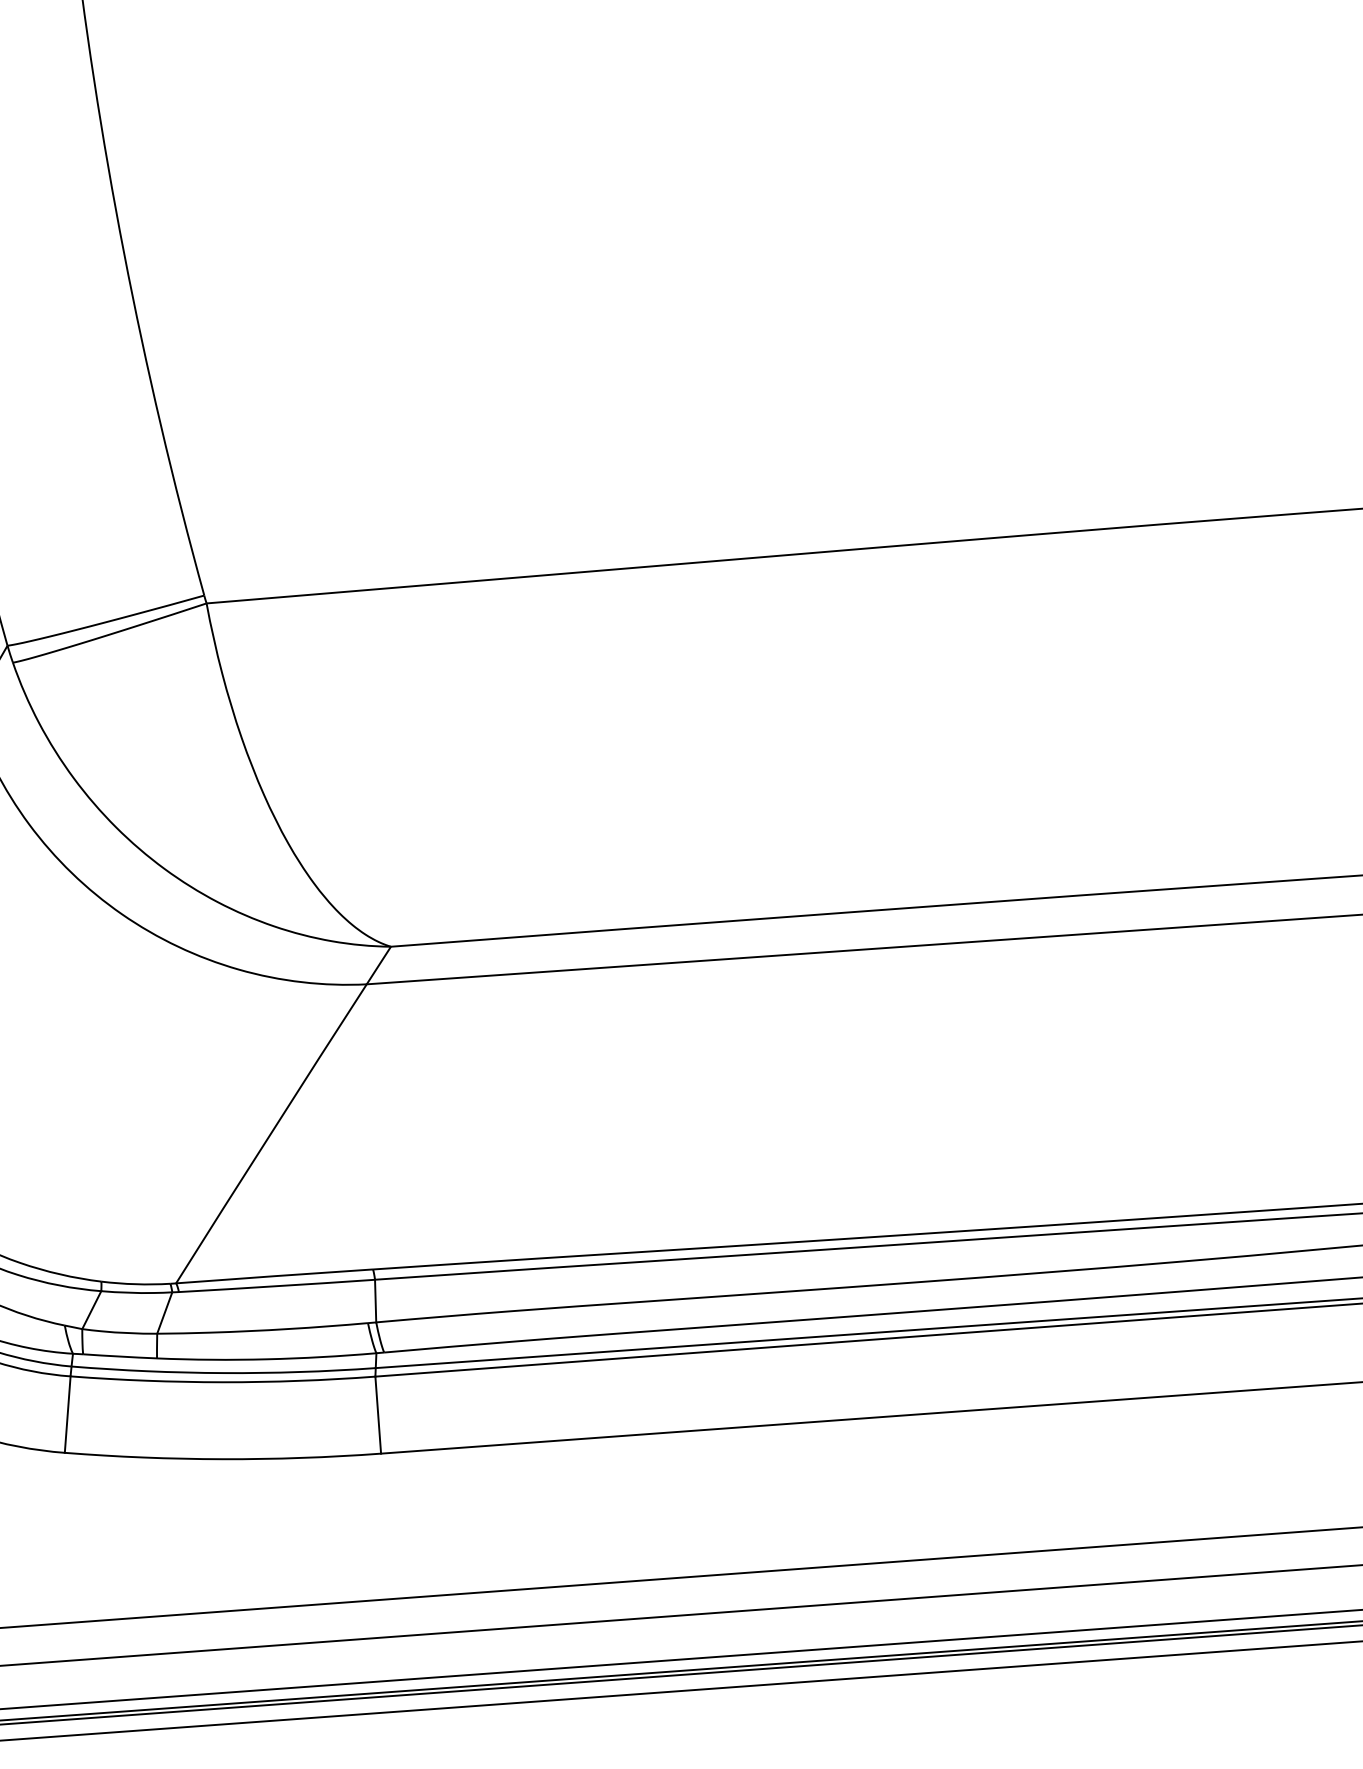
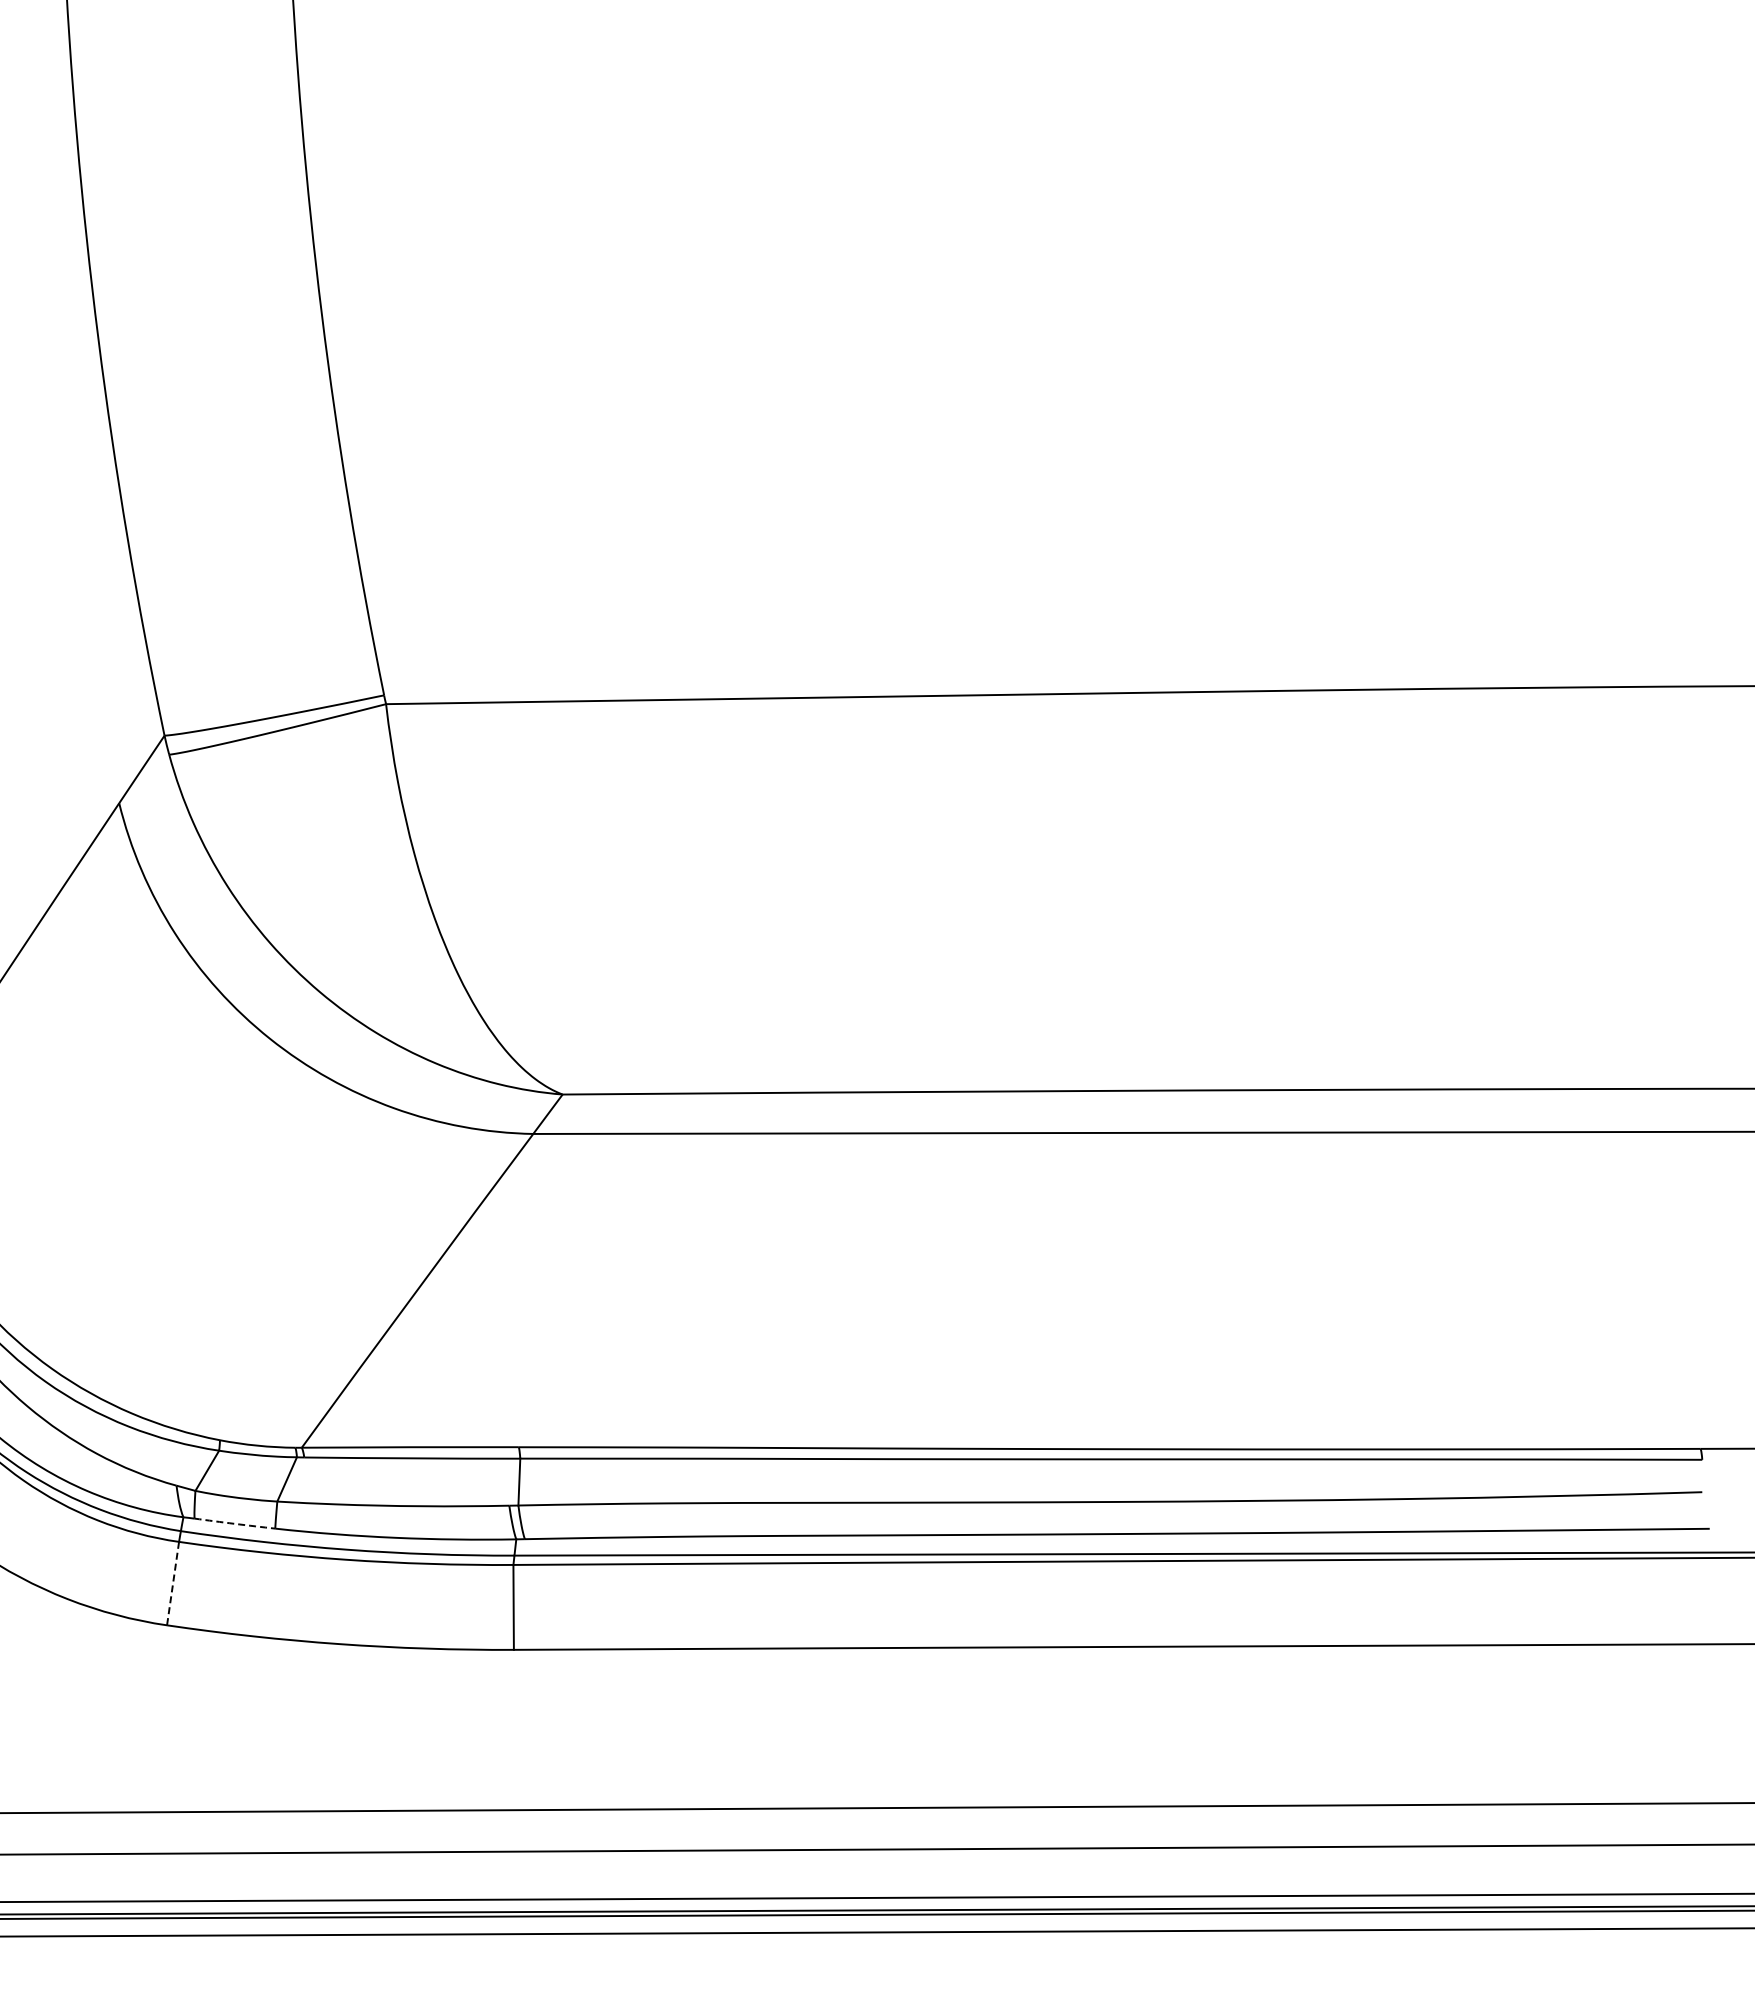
arc: (119, 1356) -> (234, 1523), solid -> dashed
line: (68, 1415) -> (173, 1584), solid -> dashed

